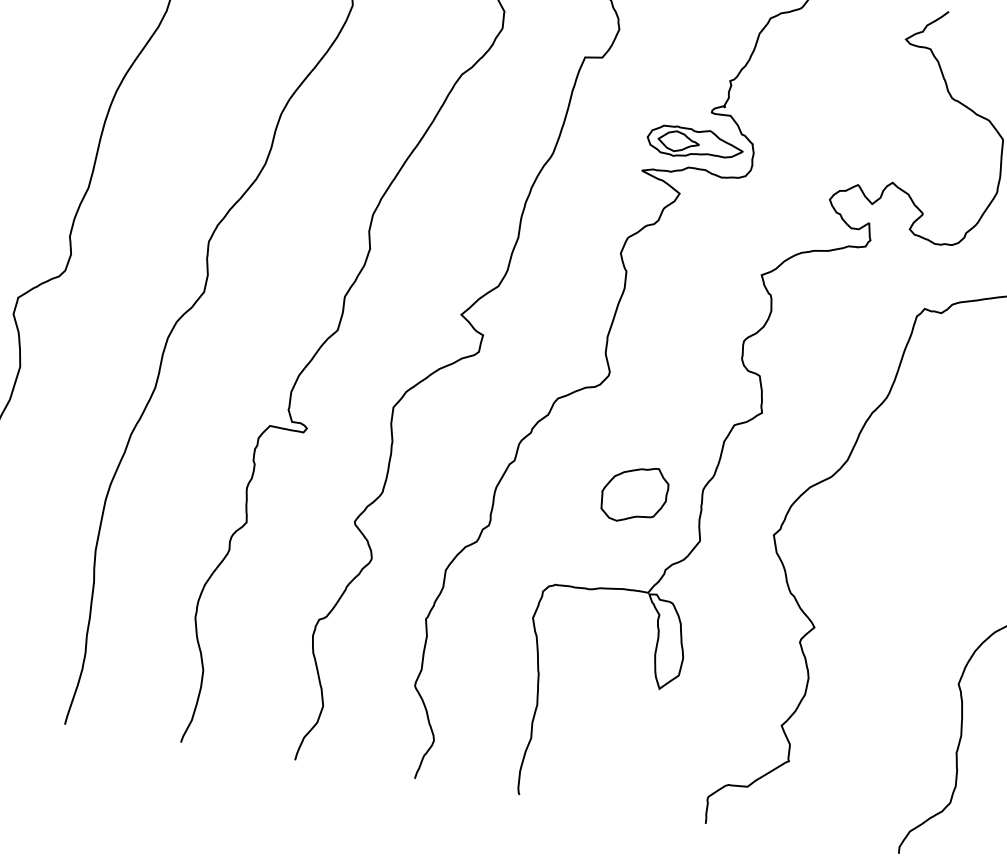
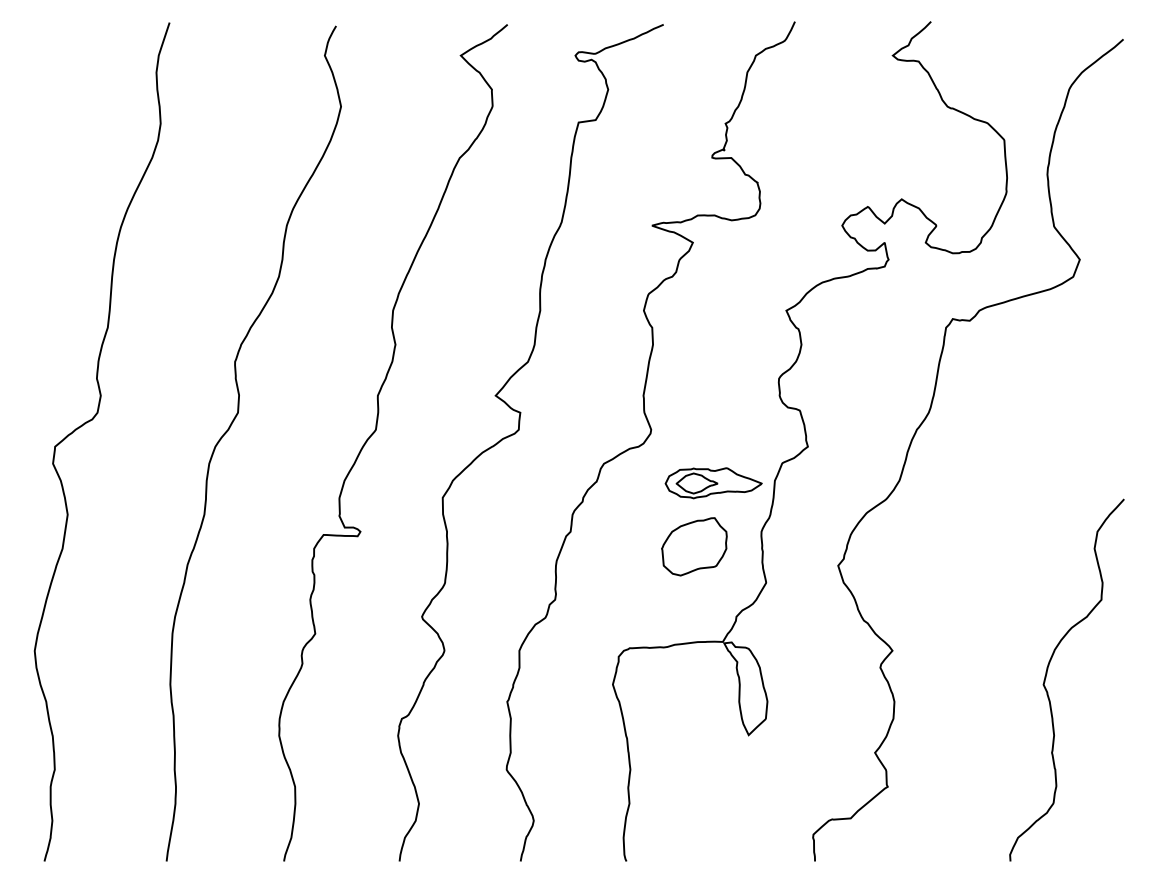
part: (695, 144) -> (713, 483), moved

